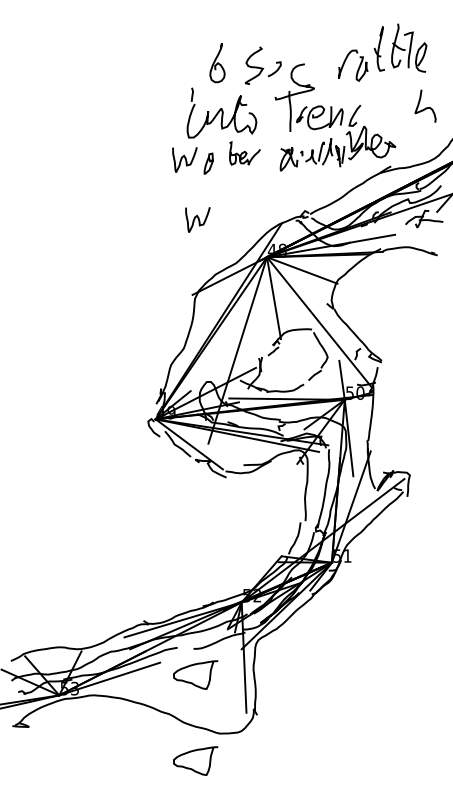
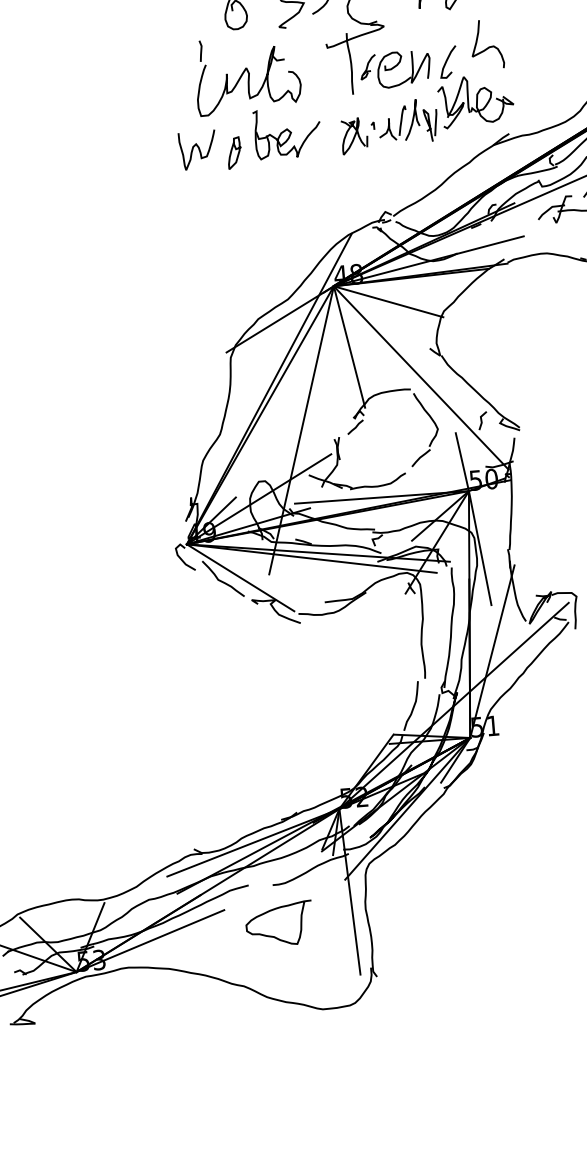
curve: (425, 107) -> (487, 46), moved
part: (244, 153) -> (286, 133), size x1.43
curve: (197, 218) -> (224, 236), removed
curve: (192, 768) -> (286, 1065), removed

